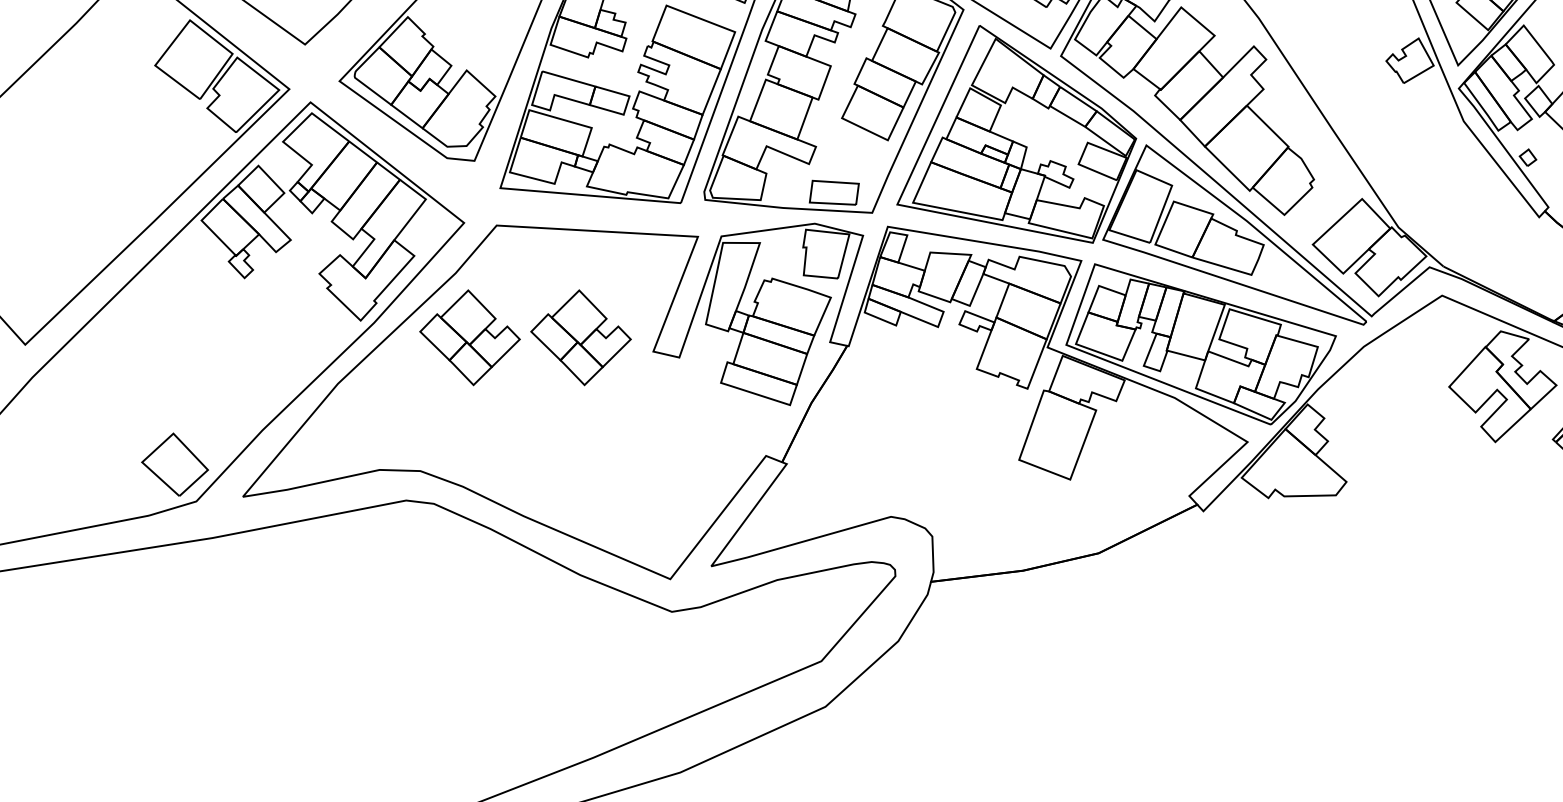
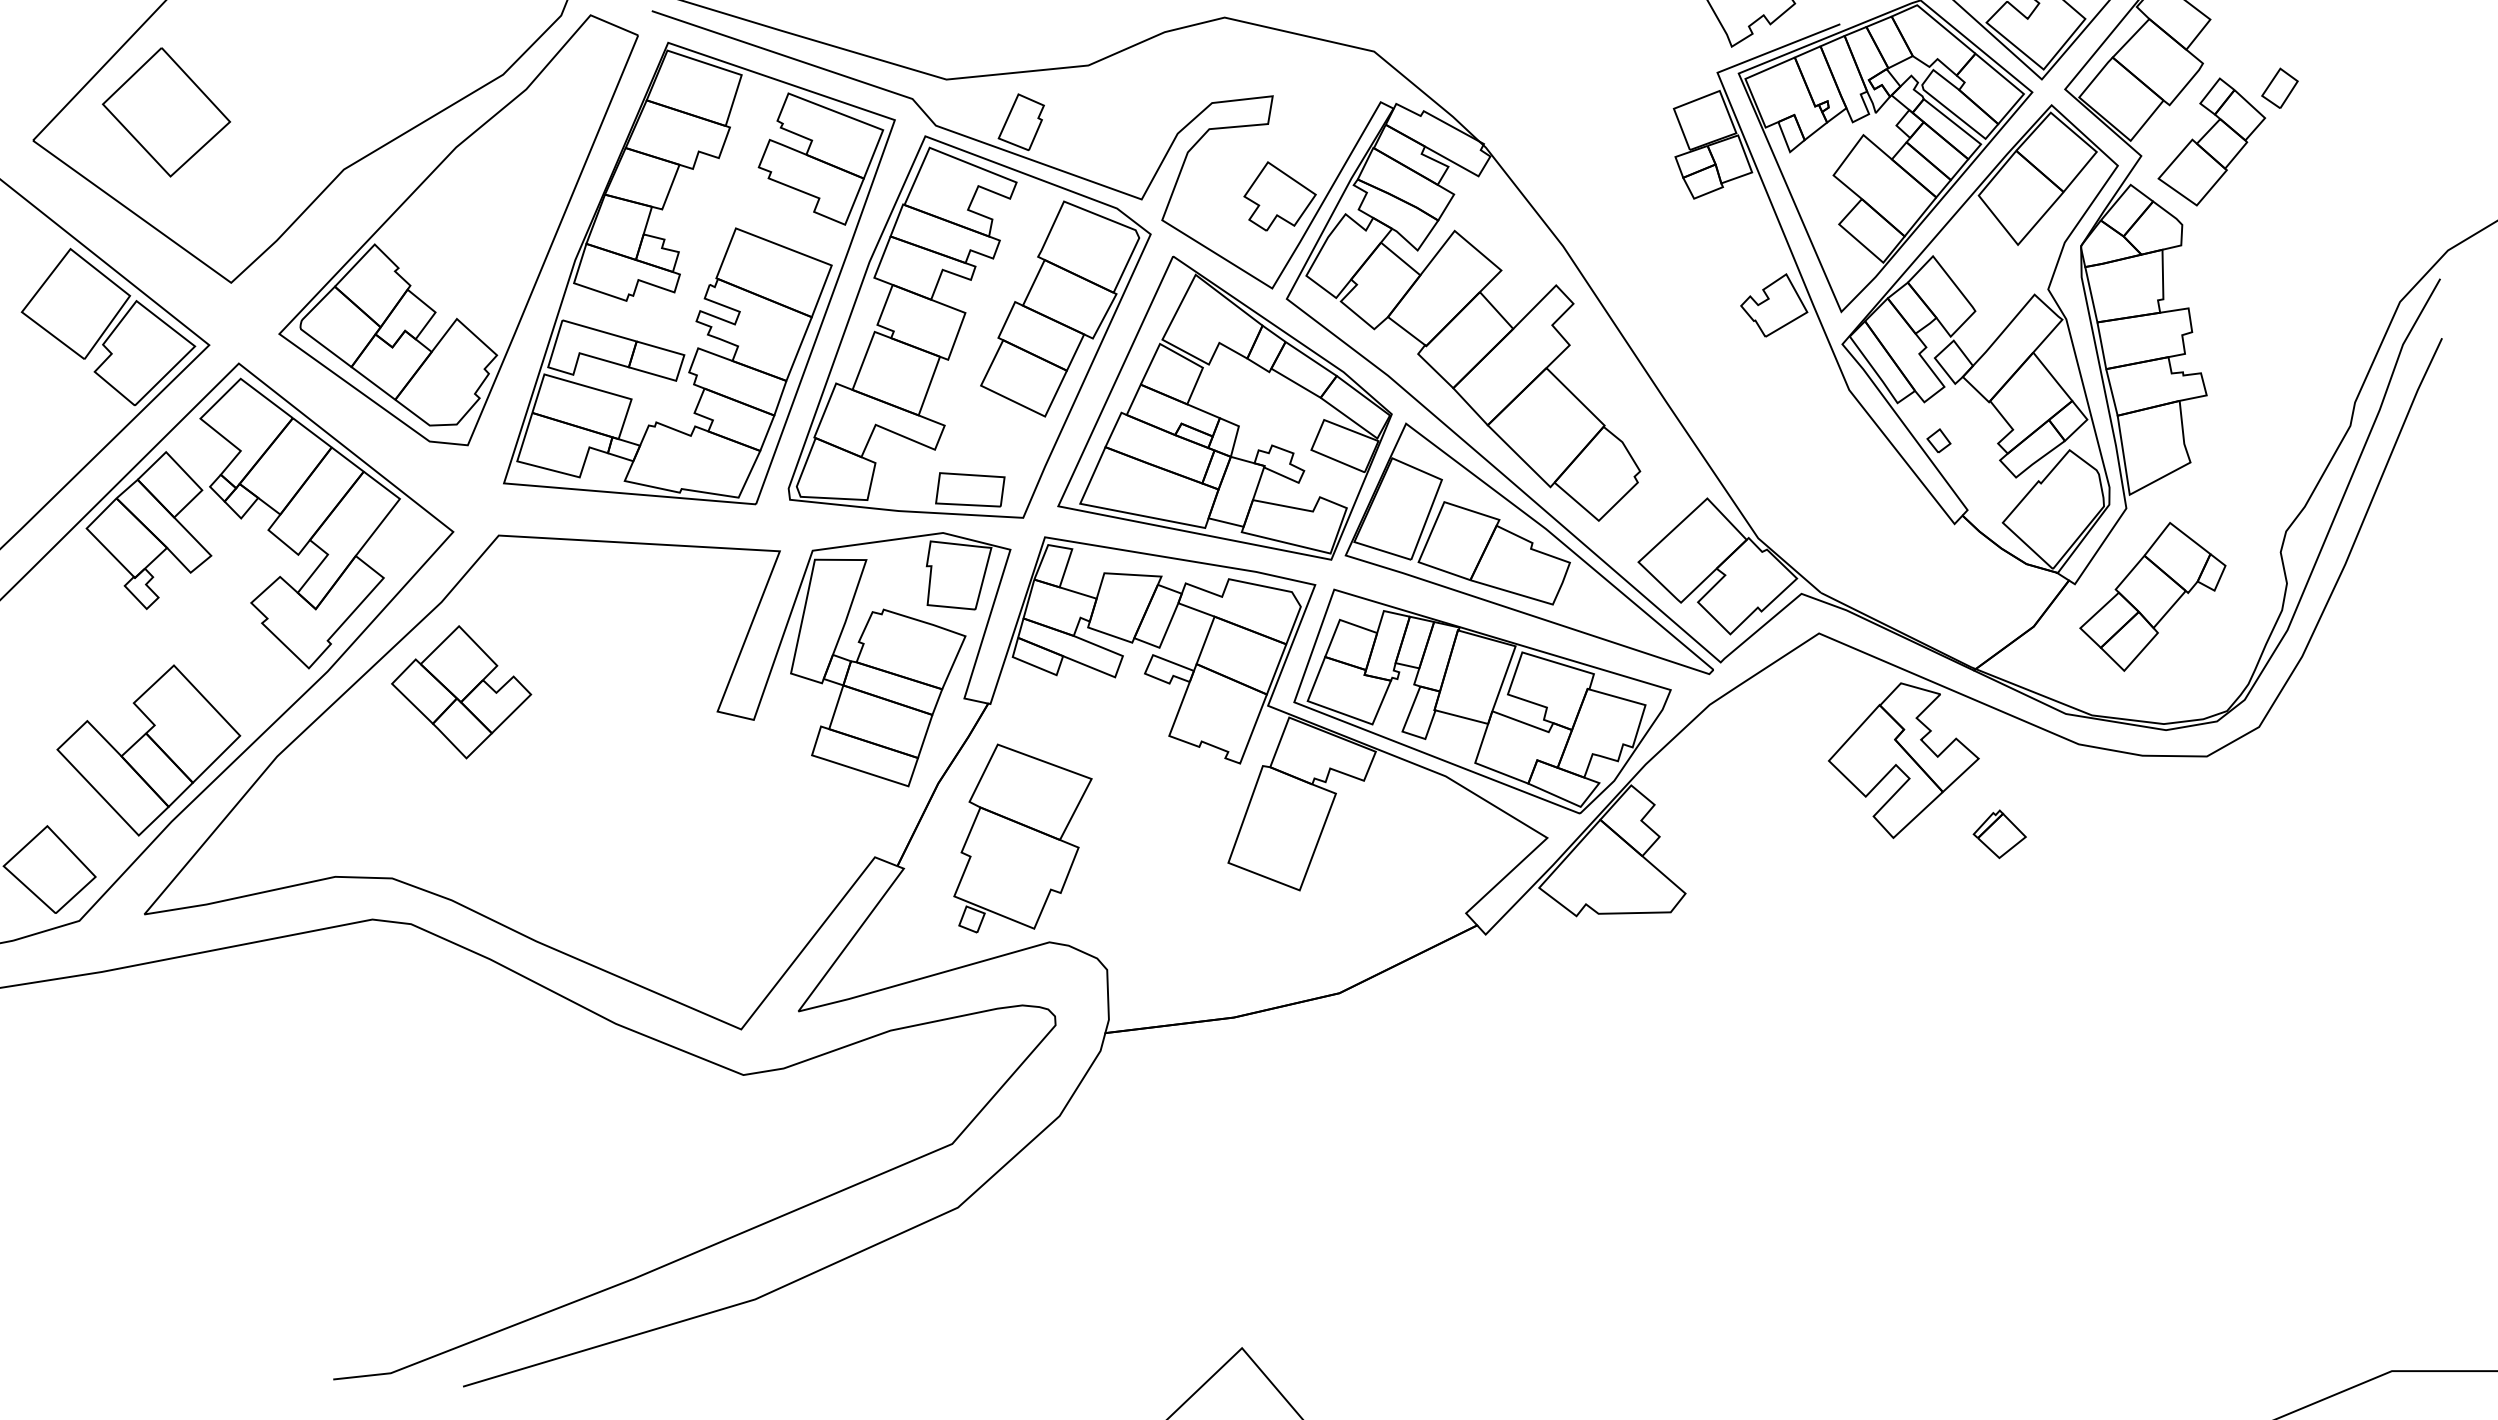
part: (580, 337) -> (616, 692), removed
part: (245, 379) -> (148, 750), added
part: (871, 442) -> (1022, 838), added

